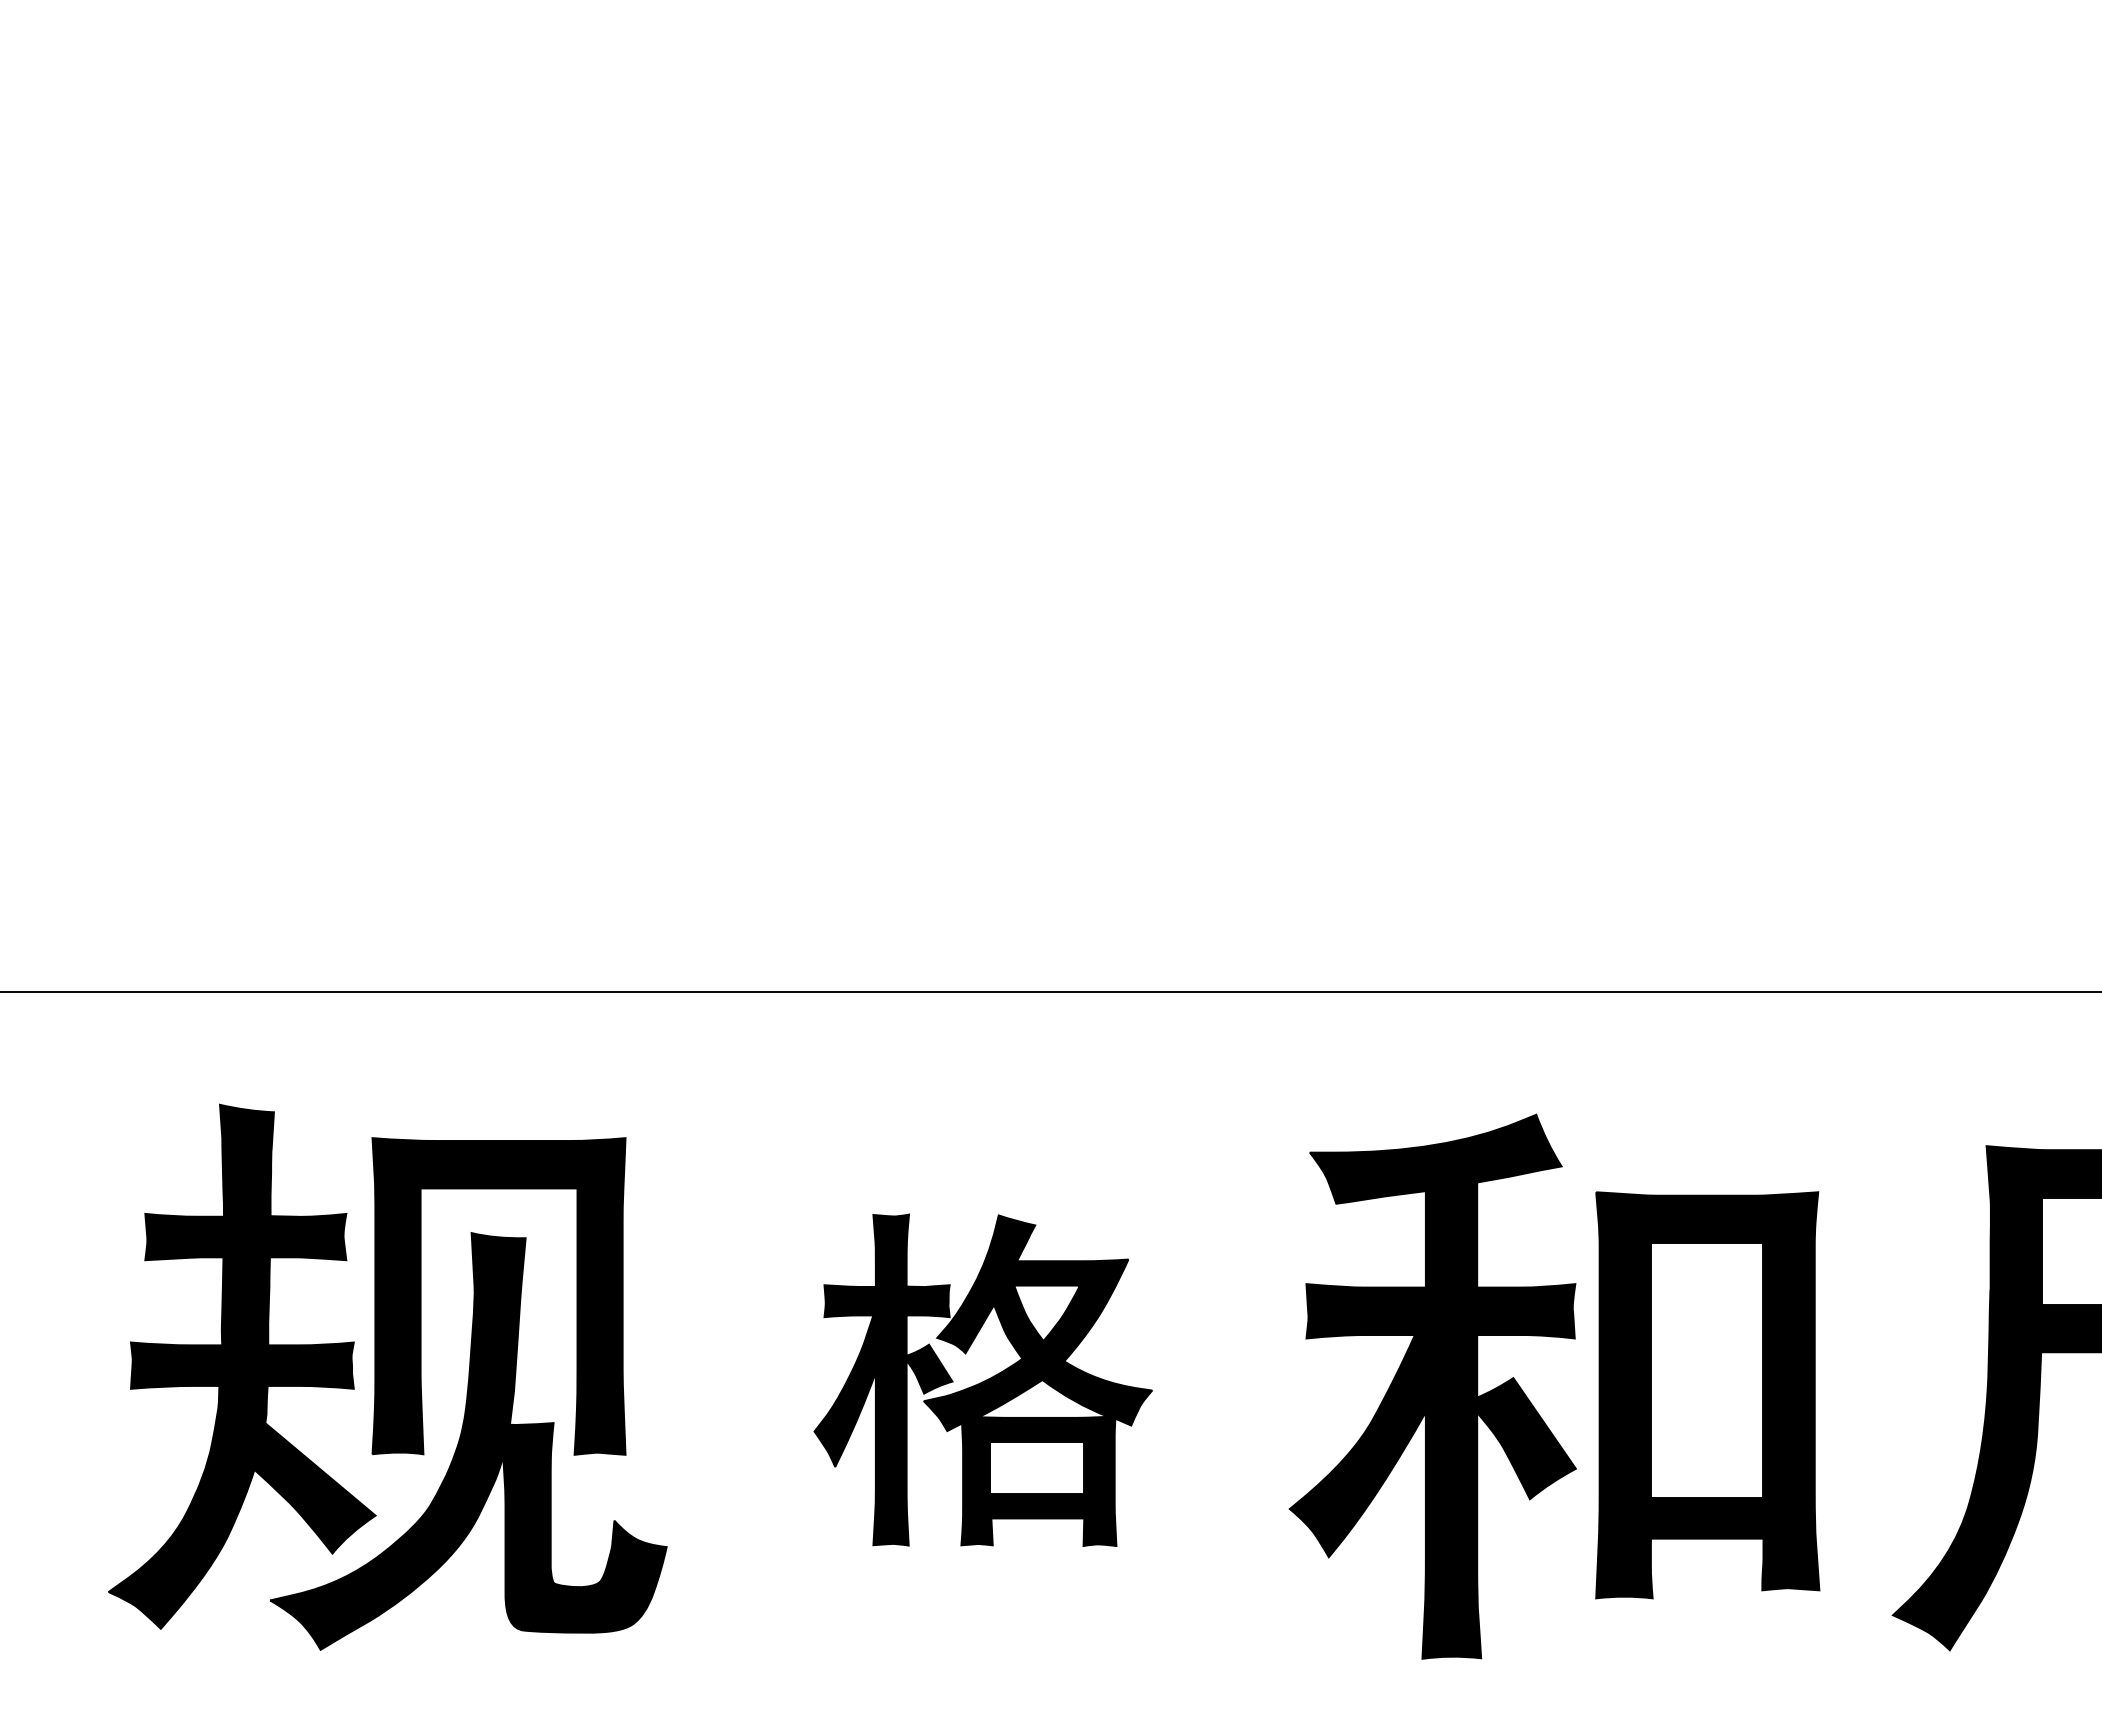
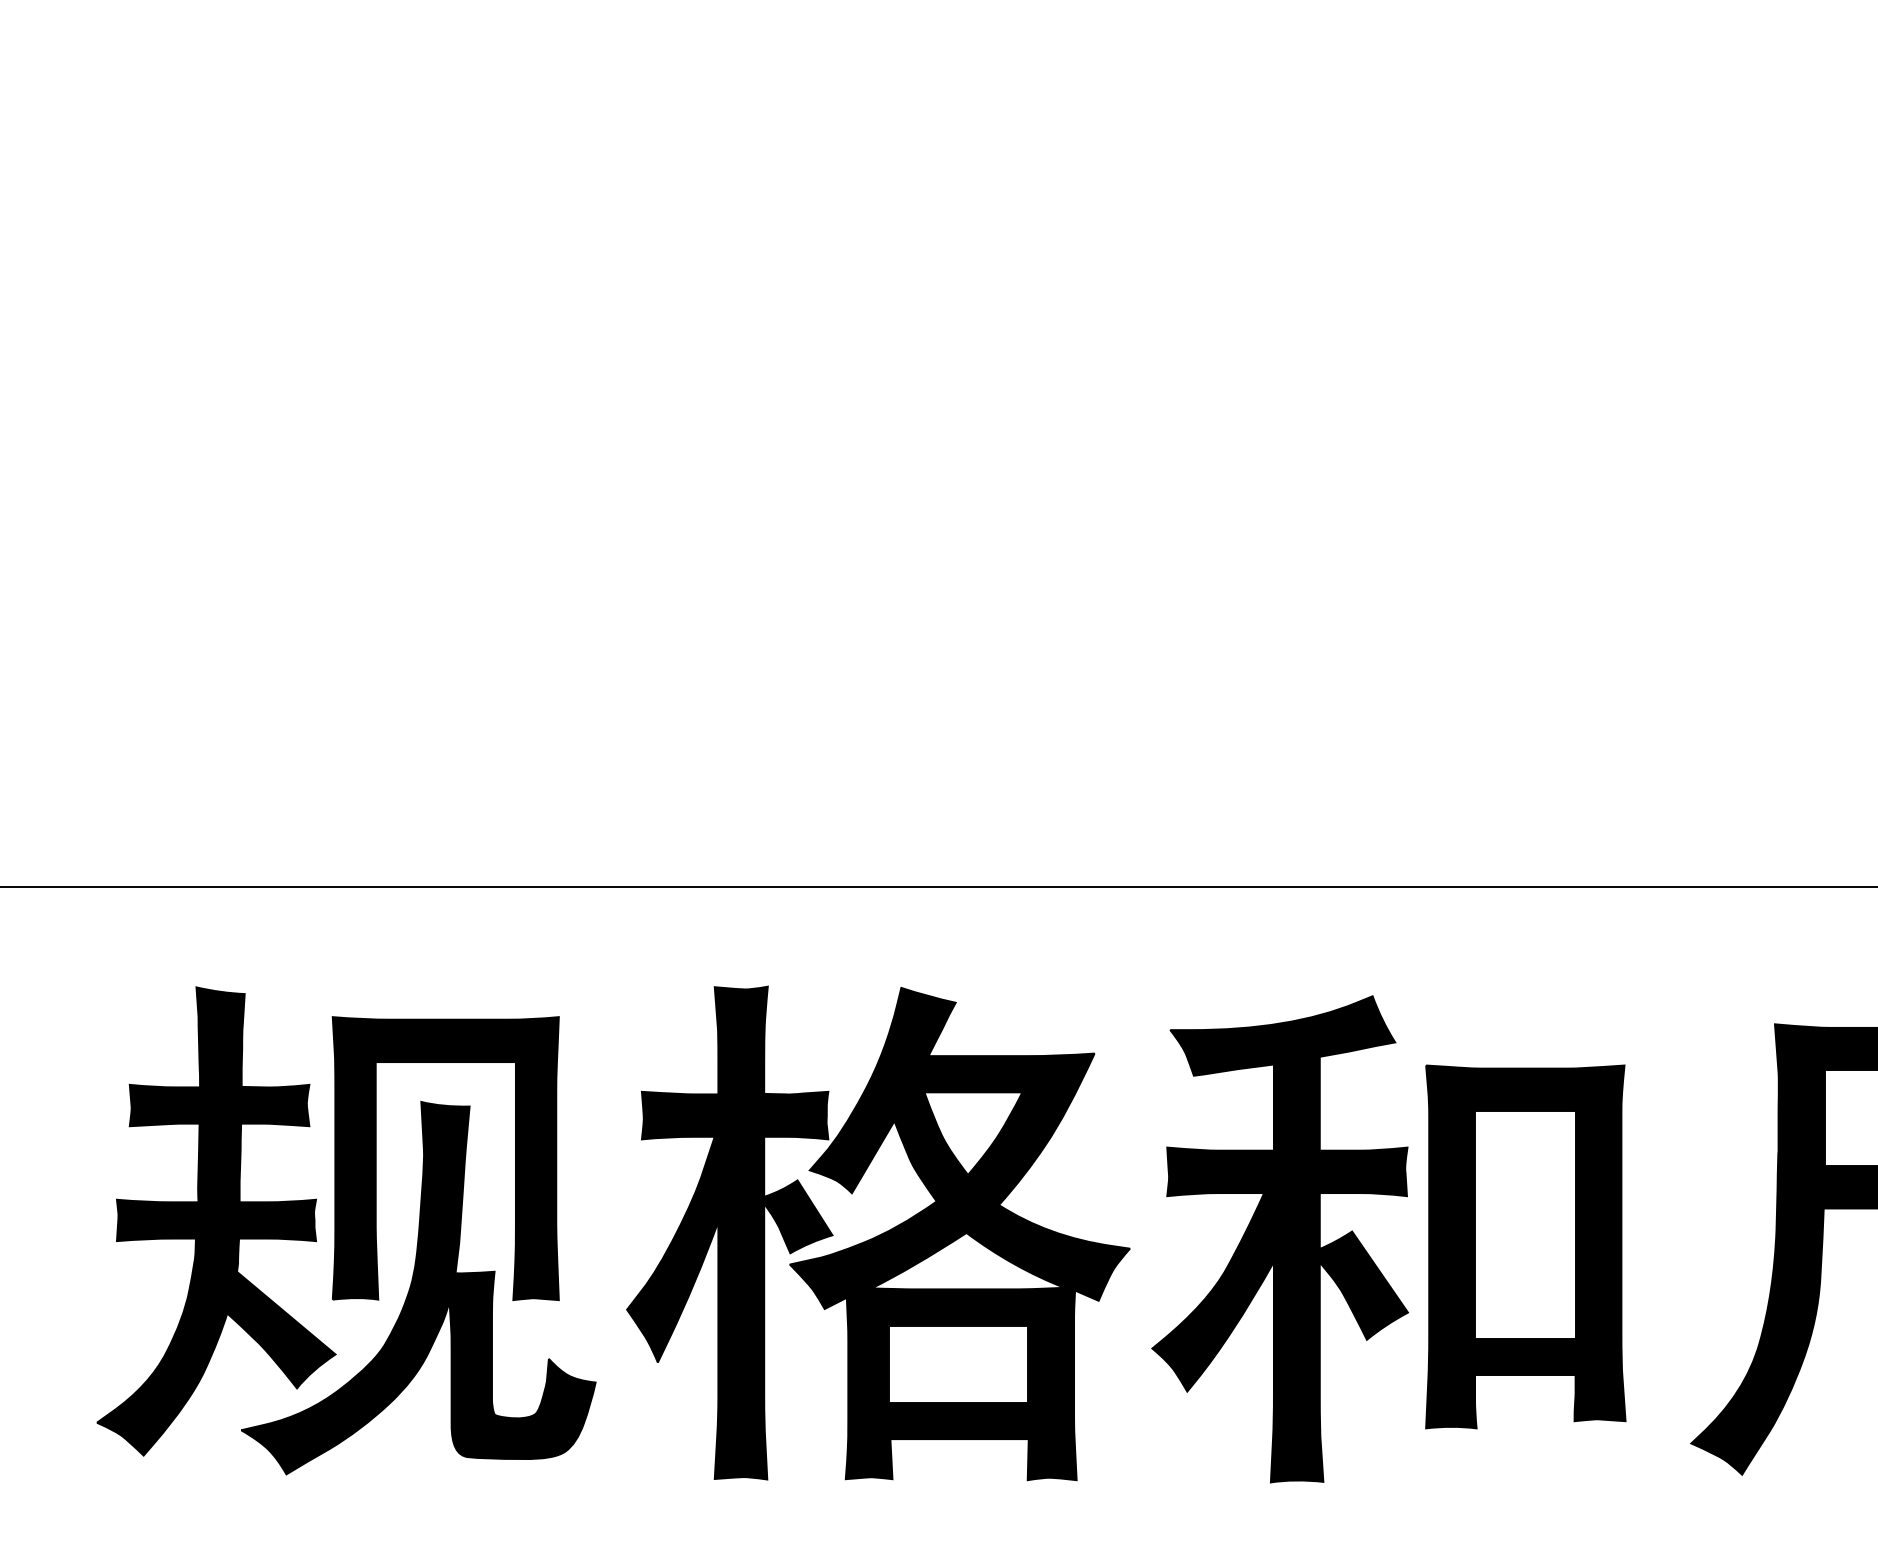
part: (983, 1380) -> (878, 1233), size x1.67

